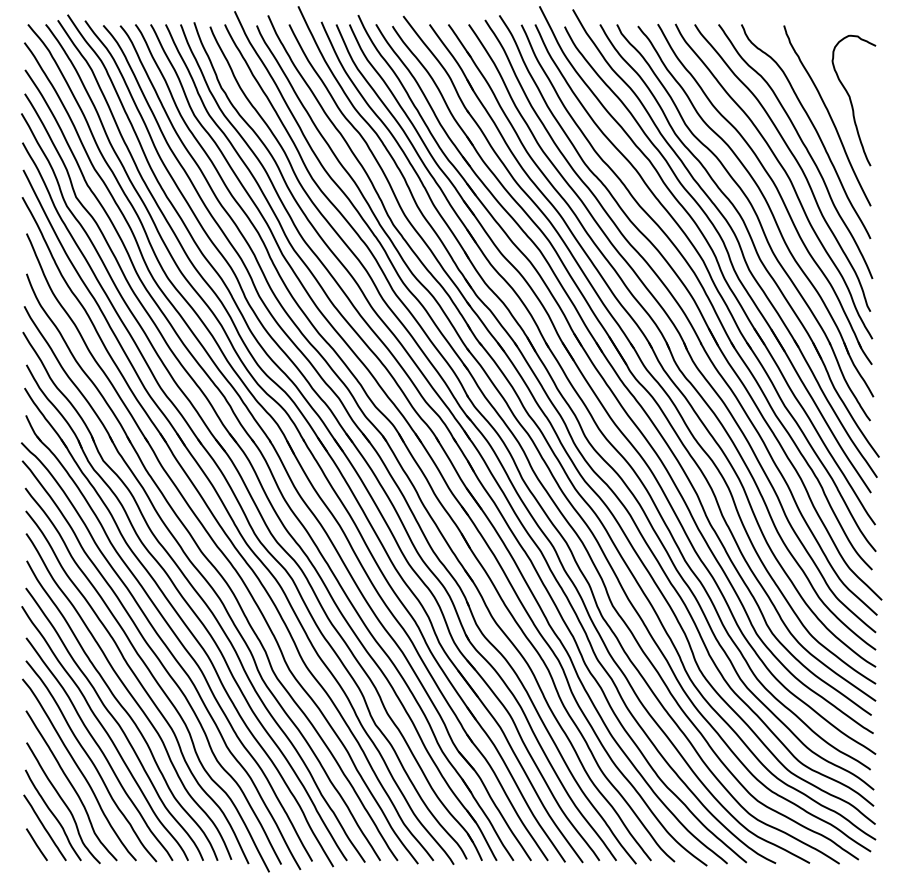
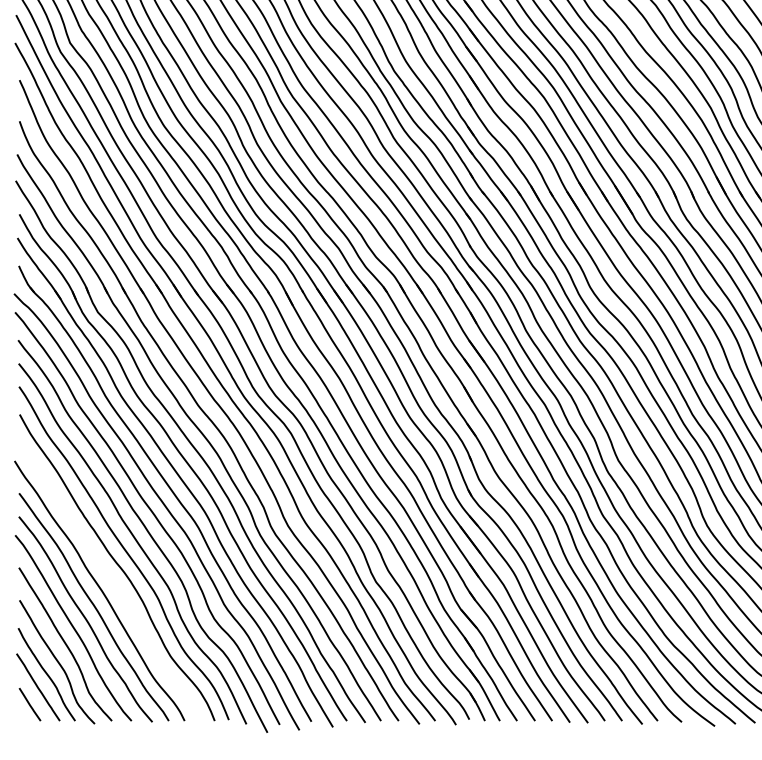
curve: (115, 722) -> (110, 579), removed

